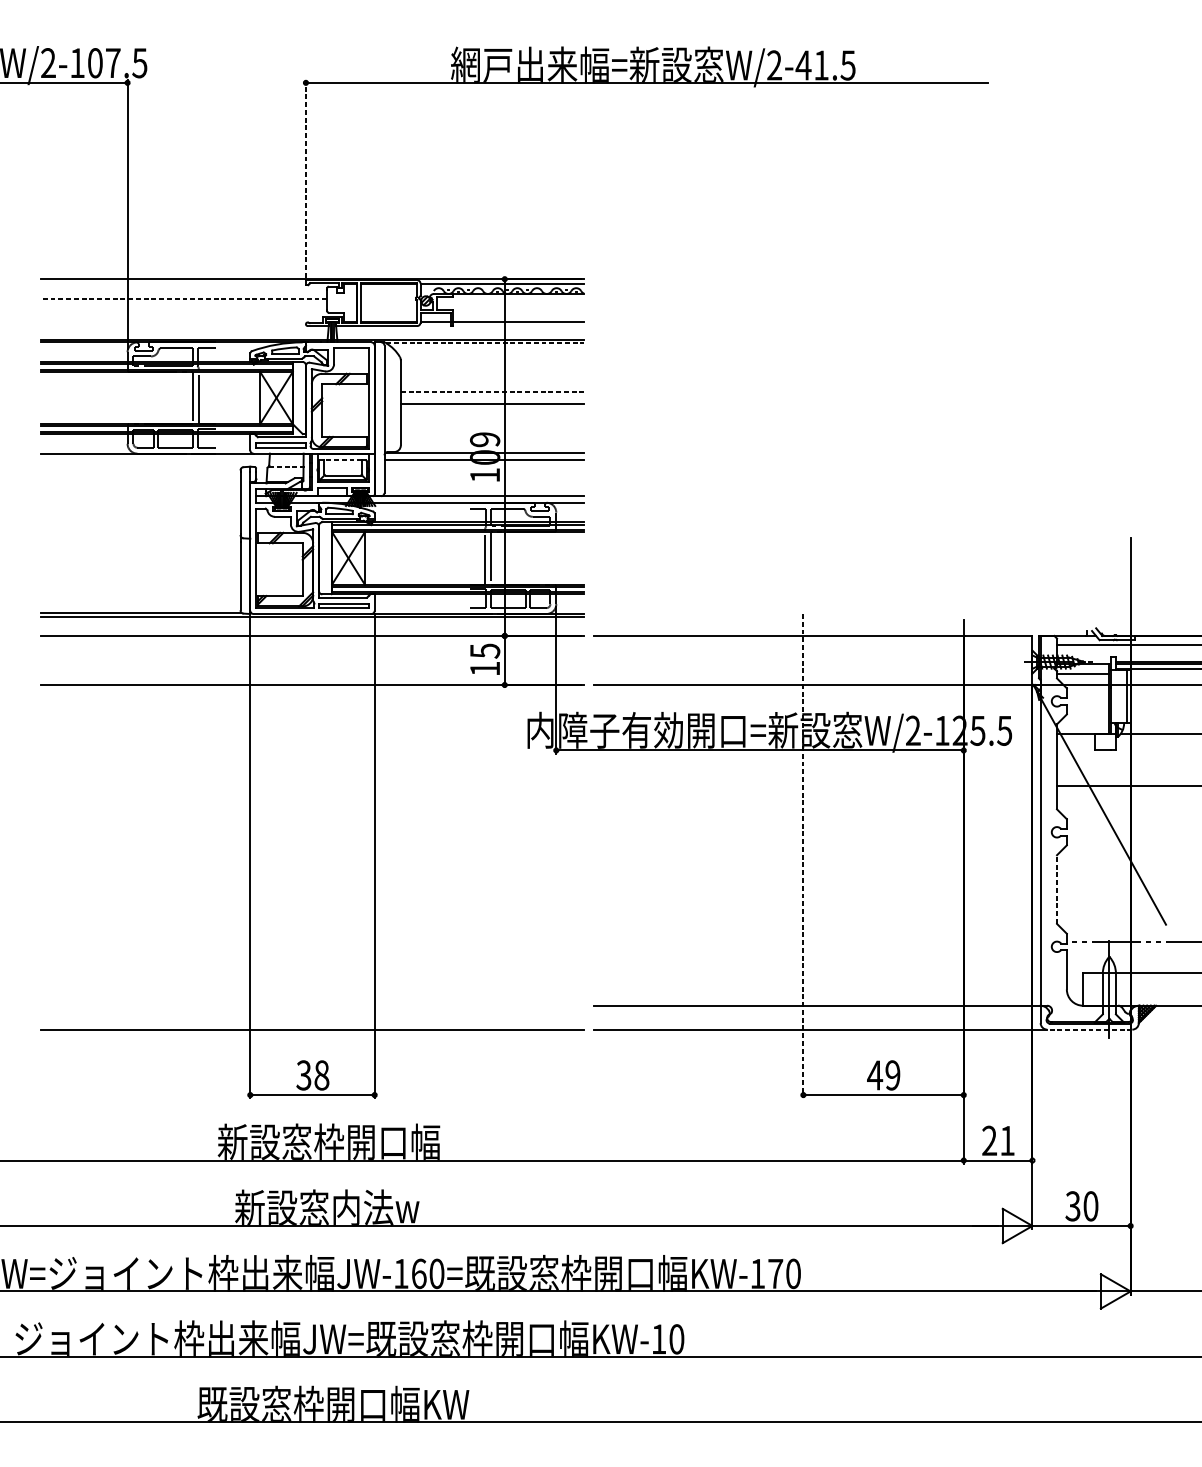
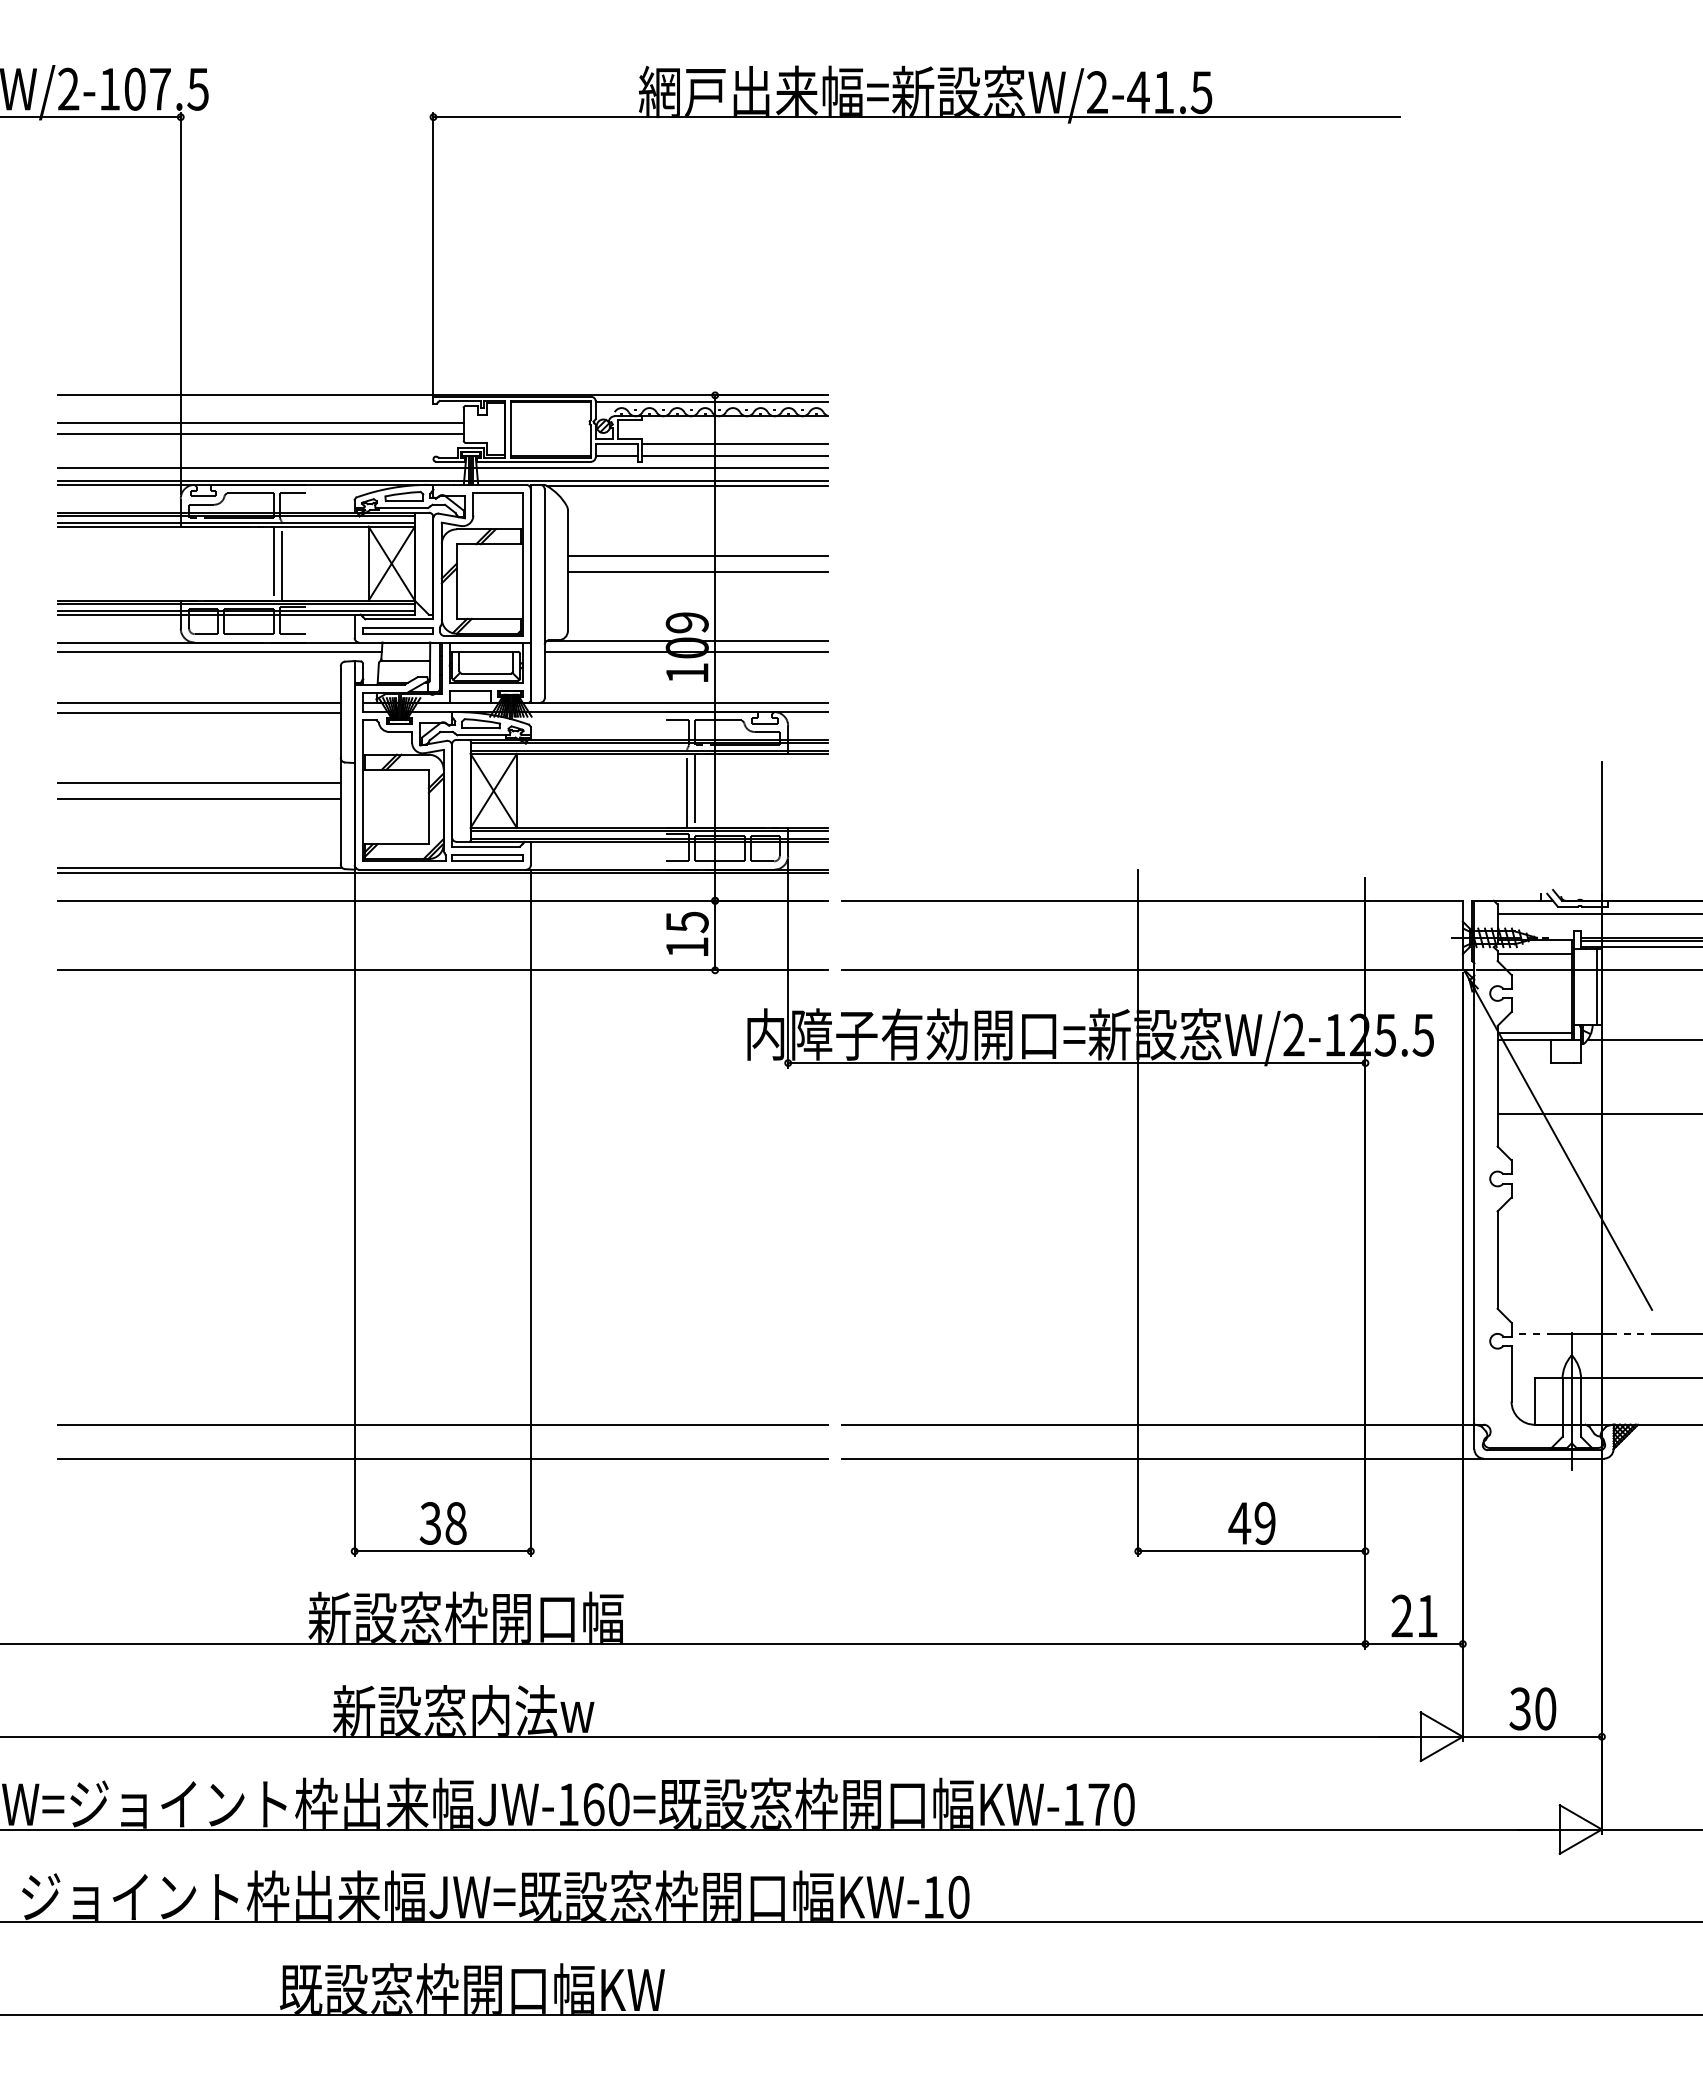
line: (305, 179) -> (433, 253), dashed -> solid
line: (183, 299) -> (260, 423), dashed -> solid
line: (183, 306) -> (260, 434), added
line: (518, 313) -> (734, 443), added
line: (312, 330) -> (442, 468), added
line: (485, 343) -> (687, 486), dashed -> solid
line: (492, 392) -> (697, 555), dashed -> solid
line: (154, 460) -> (219, 651), added
line: (343, 460) -> (486, 651), dashed -> solid
line: (285, 467) -> (404, 661), dashed -> solid
line: (140, 495) -> (198, 702), added
line: (140, 503) -> (198, 713), added
line: (140, 553) -> (198, 783), added
line: (140, 563) -> (198, 798), added
line: (1083, 728) -> (1534, 1032), added
line: (803, 856) -> (1138, 1213), dashed -> solid
line: (1056, 889) -> (1497, 1260), dashed -> solid
line: (312, 1005) -> (442, 1424), added
line: (1089, 1029) -> (1543, 1458), dashed -> solid

